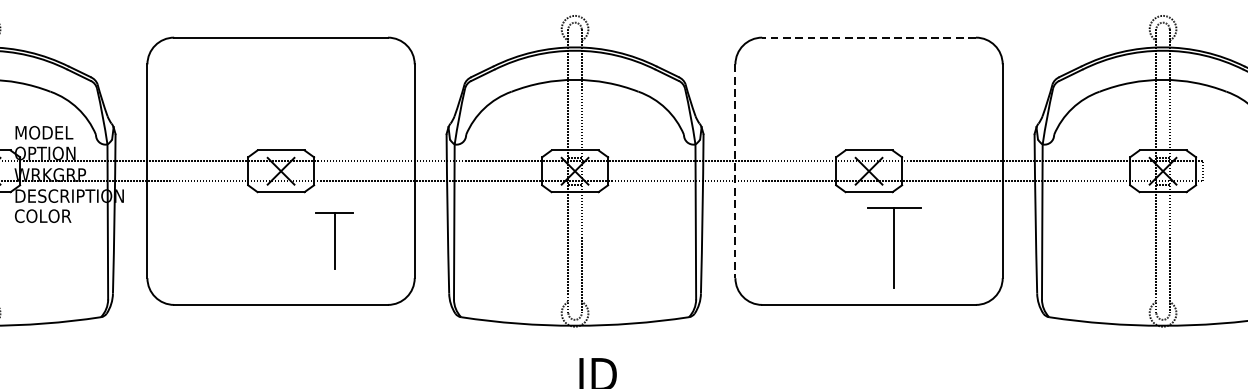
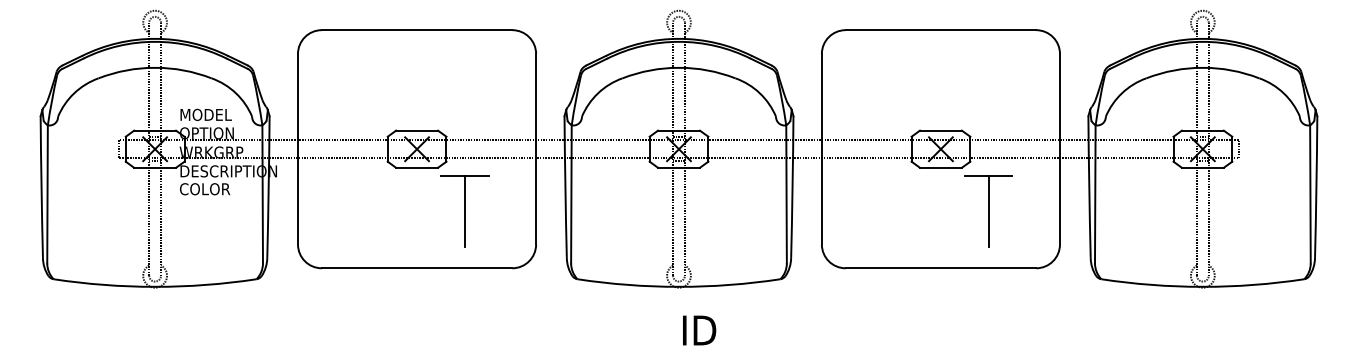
line: (868, 38) -> (940, 30), dashed -> solid
line: (735, 171) -> (821, 149), dashed -> solid
part: (334, 241) -> (464, 211), size x1.43
part: (894, 247) -> (988, 211), moved

